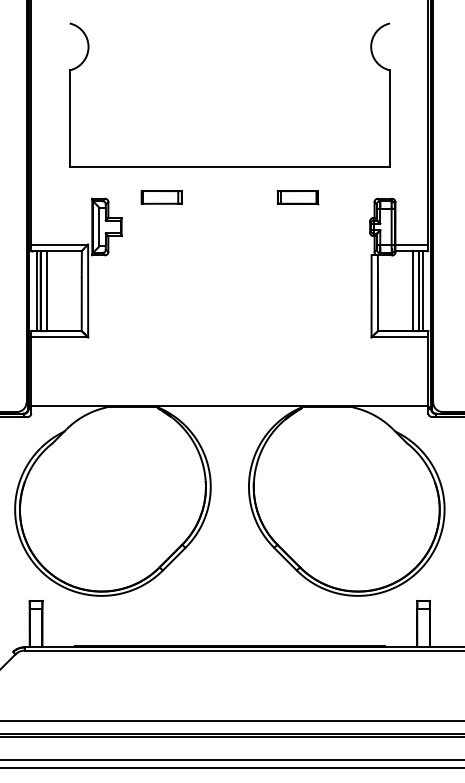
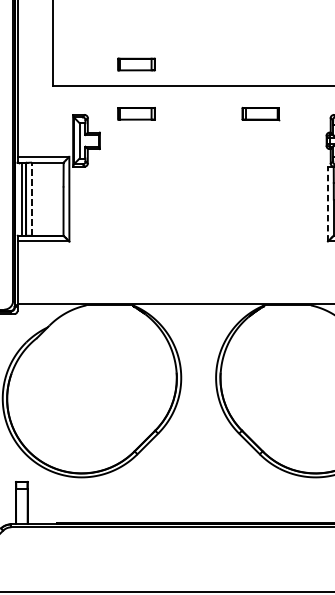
part: (161, 143) -> (136, 64), added
line: (47, 290) -> (32, 198), solid -> dashed
line: (371, 295) -> (327, 203), solid -> dashed

